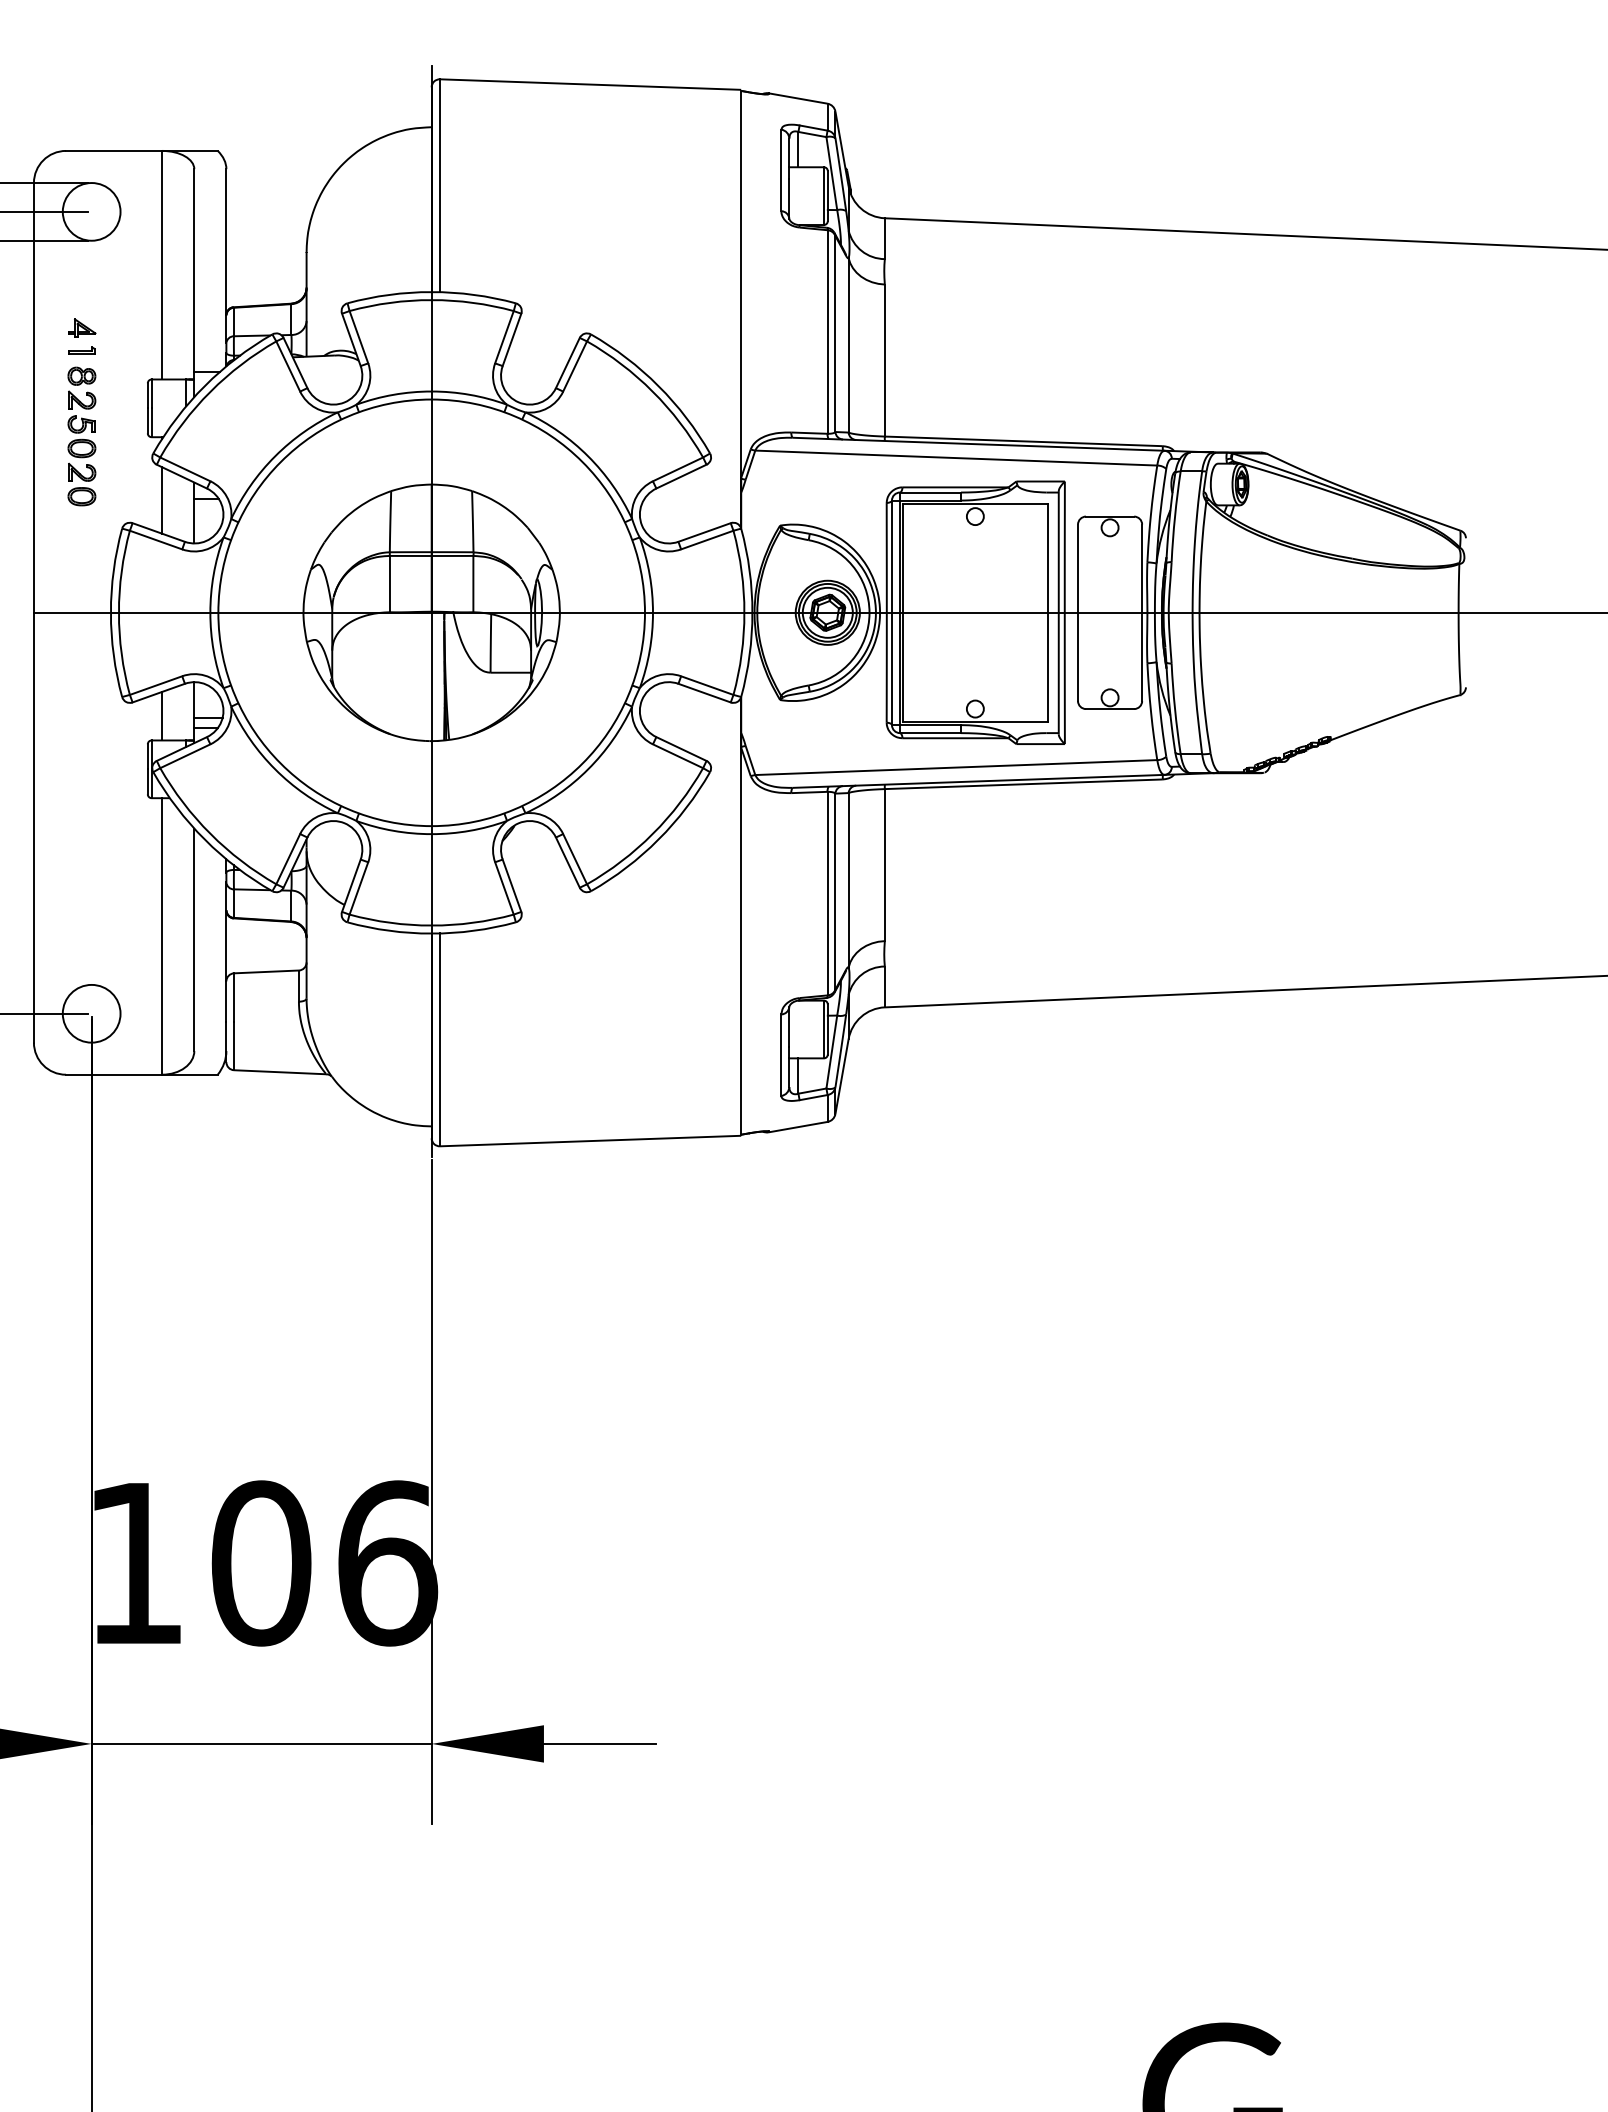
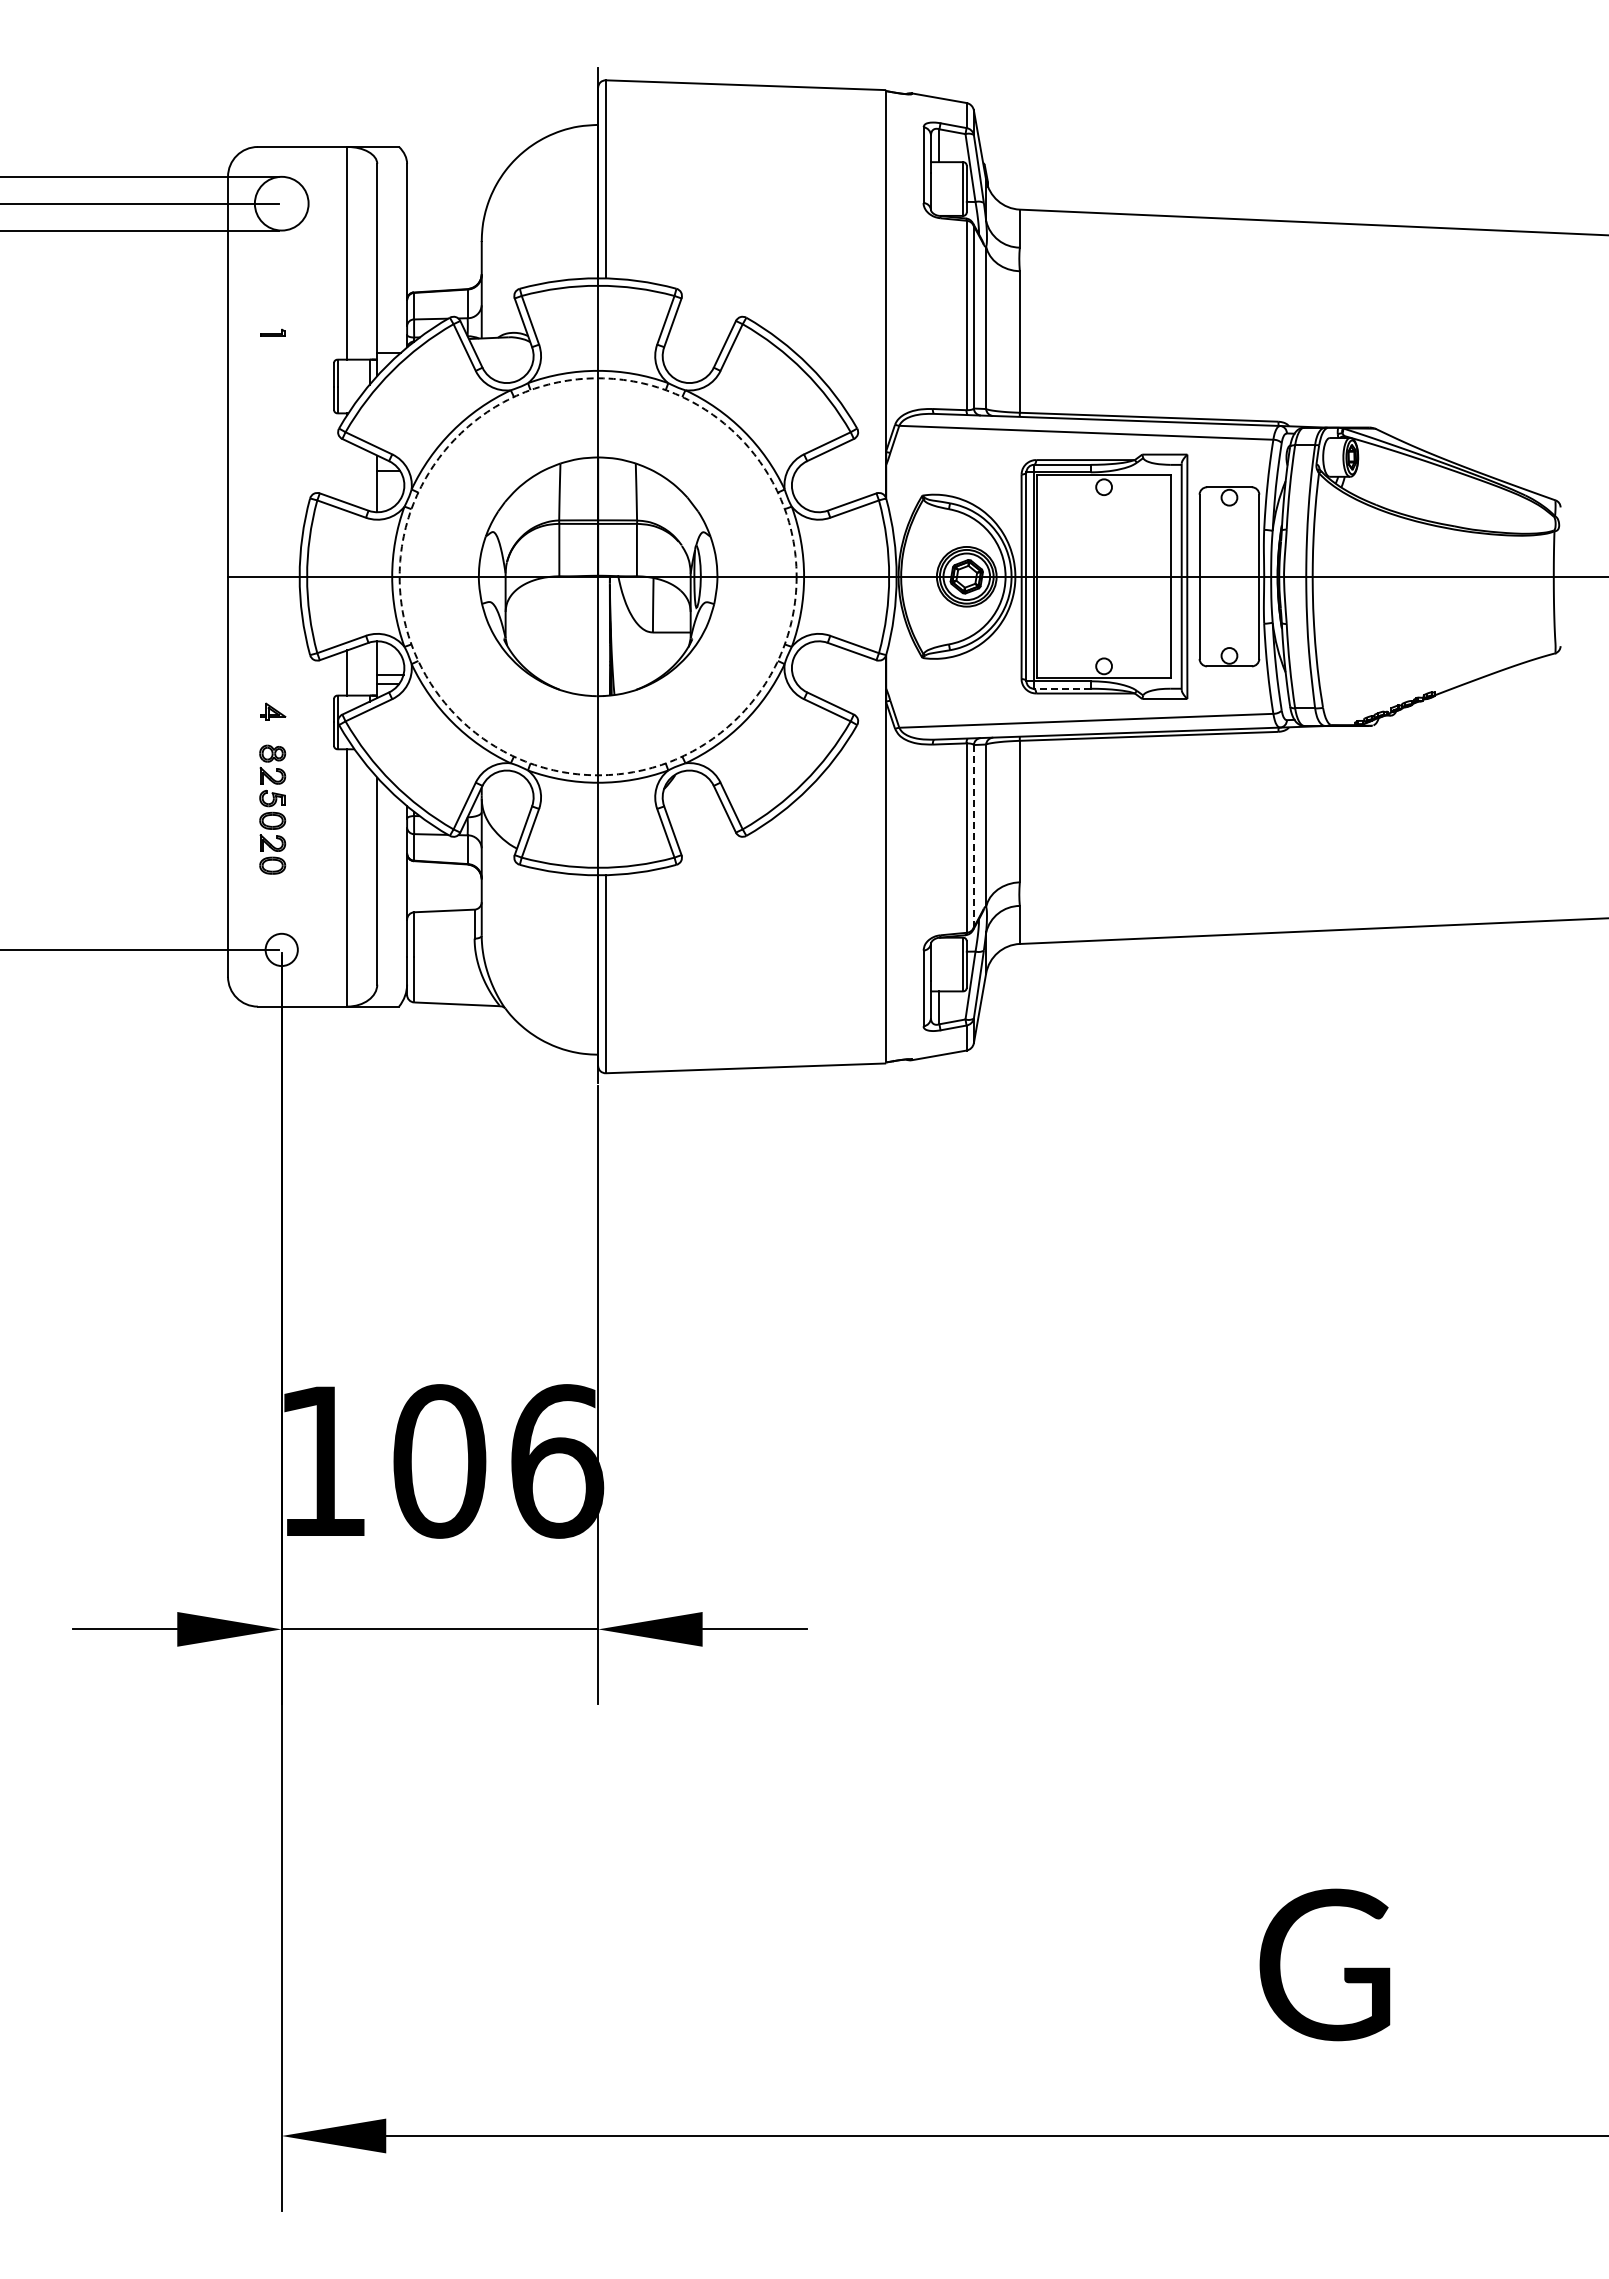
part: (82, 327) -> (273, 711), moved
part: (81, 436) -> (272, 809), moved
line: (162, 500) -> (347, 472), removed
circle: (430, 612) -> (597, 576), solid -> dashed
line: (929, 732) -> (1061, 688), solid -> dashed
line: (835, 891) -> (973, 836), solid -> dashed
circle: (91, 1013) -> (281, 949), size x0.6

